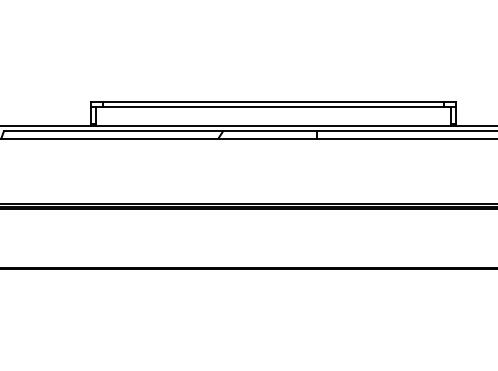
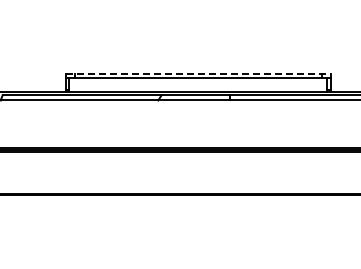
line: (273, 101) -> (198, 73), solid -> dashed

